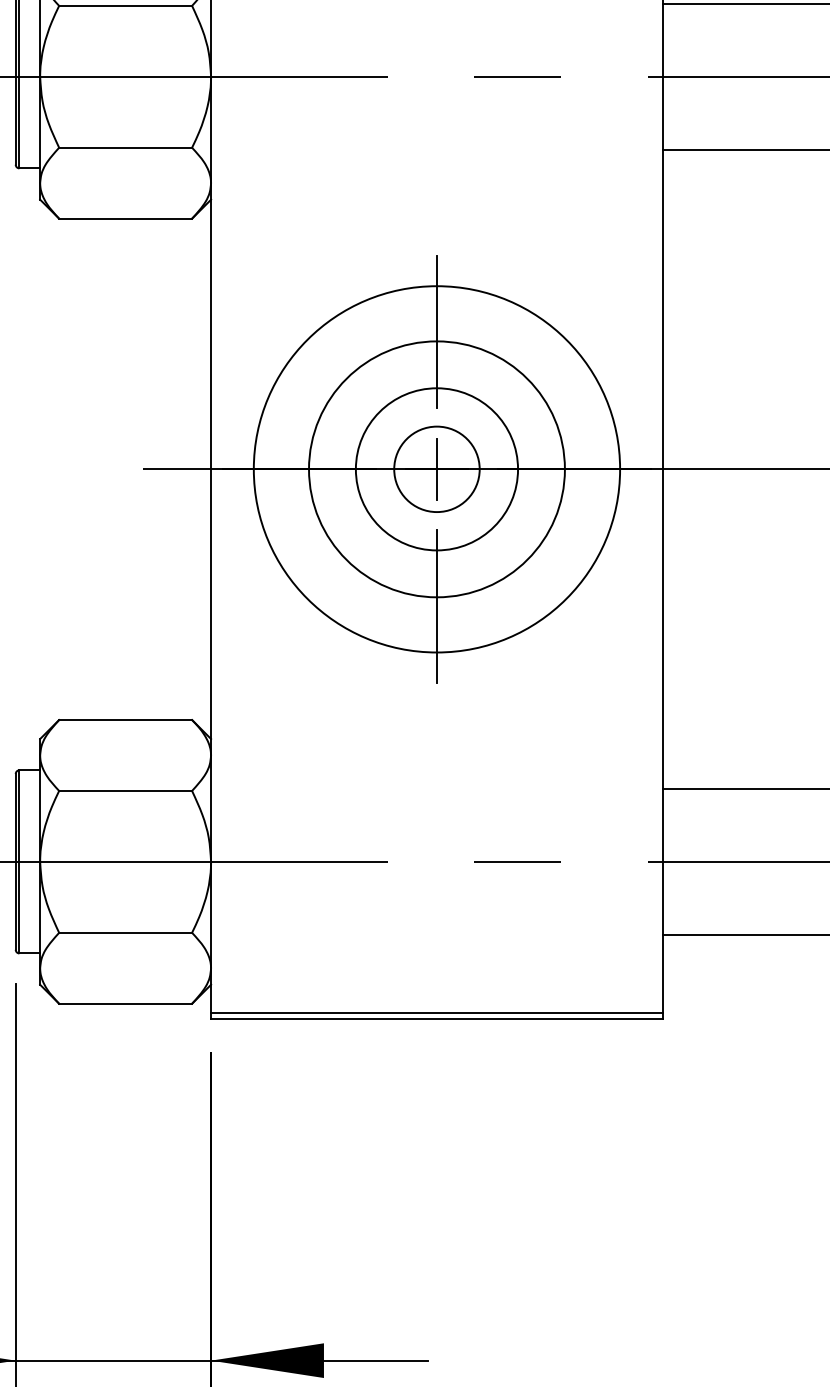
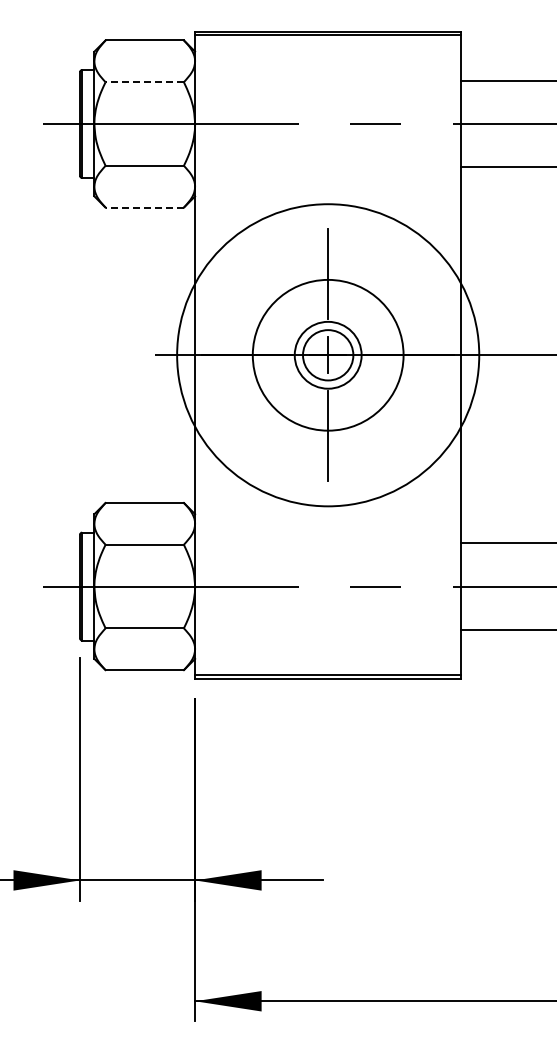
line: (125, 6) -> (144, 82), solid -> dashed
line: (125, 218) -> (144, 207), solid -> dashed
circle: (435, 469) -> (327, 355), size x0.7
circle: (437, 469) -> (328, 355), size x1.4

